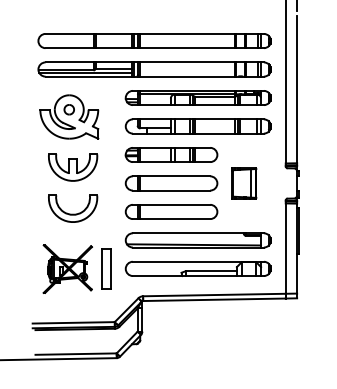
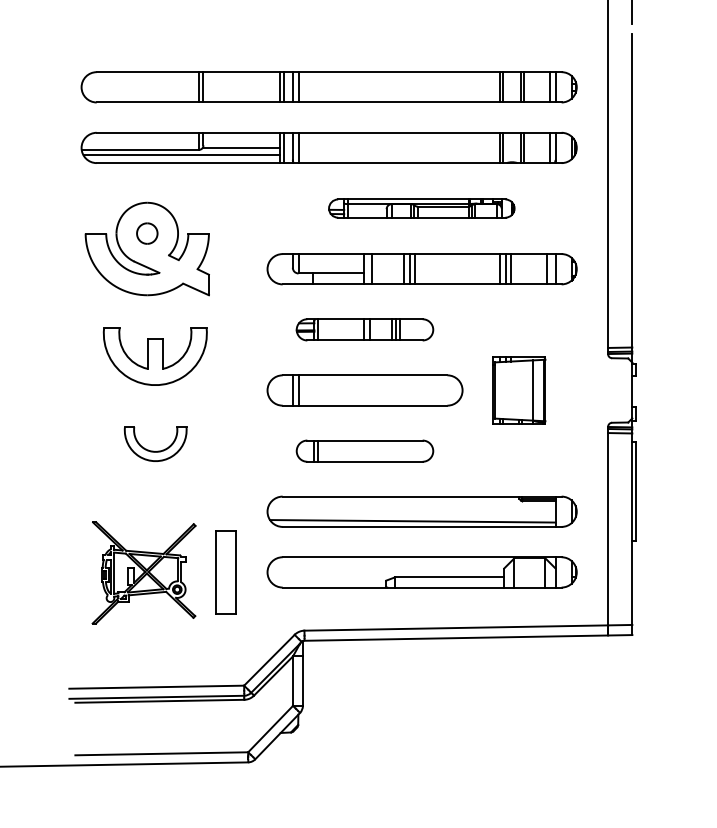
part: (197, 97) -> (420, 207), size x0.6
part: (171, 154) -> (364, 328), size x0.7
part: (73, 208) -> (156, 443), size x0.6
part: (171, 211) -> (364, 450), size x0.7

